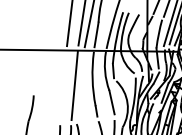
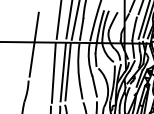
line: (39, 52) -> (33, 44), added
line: (79, 84) -> (67, 71), added
line: (63, 85) -> (53, 72), added

